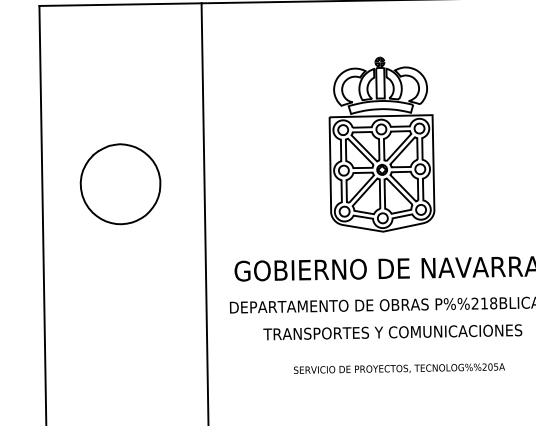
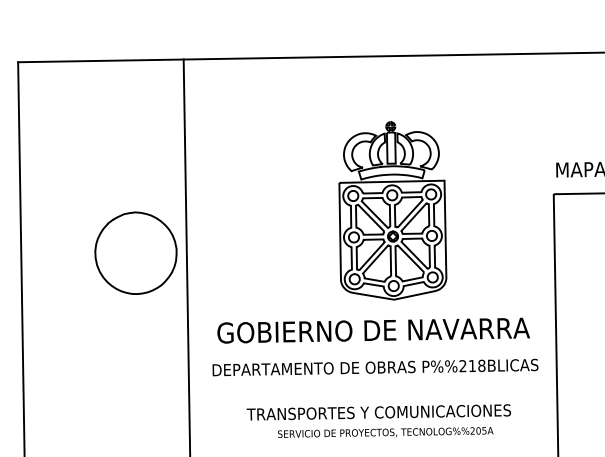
part: (381, 144) -> (392, 210), moved
part: (120, 183) -> (135, 252), moved
text: (392, 332) -> (378, 412), moved

